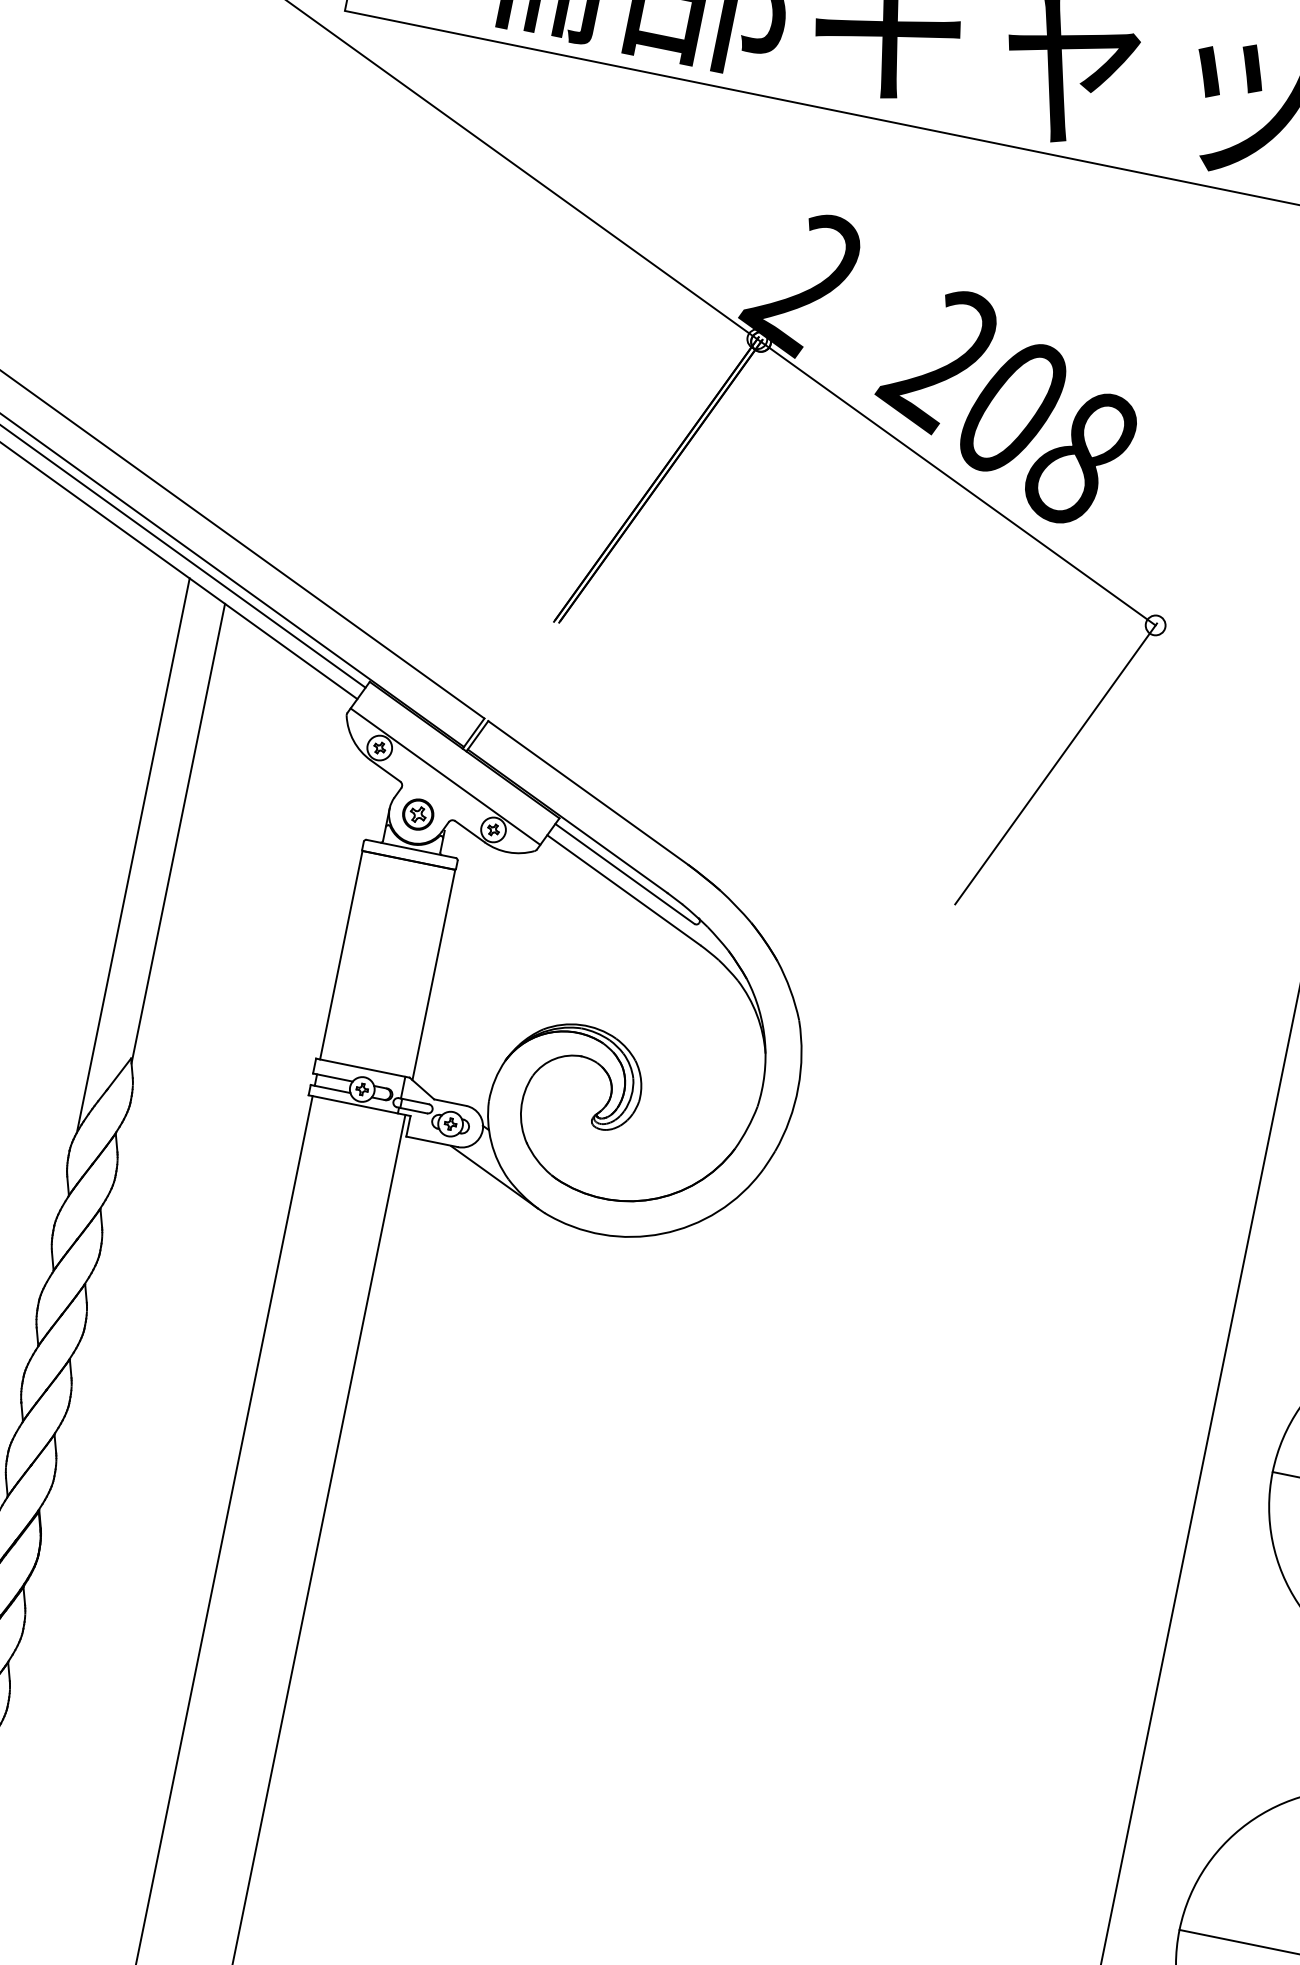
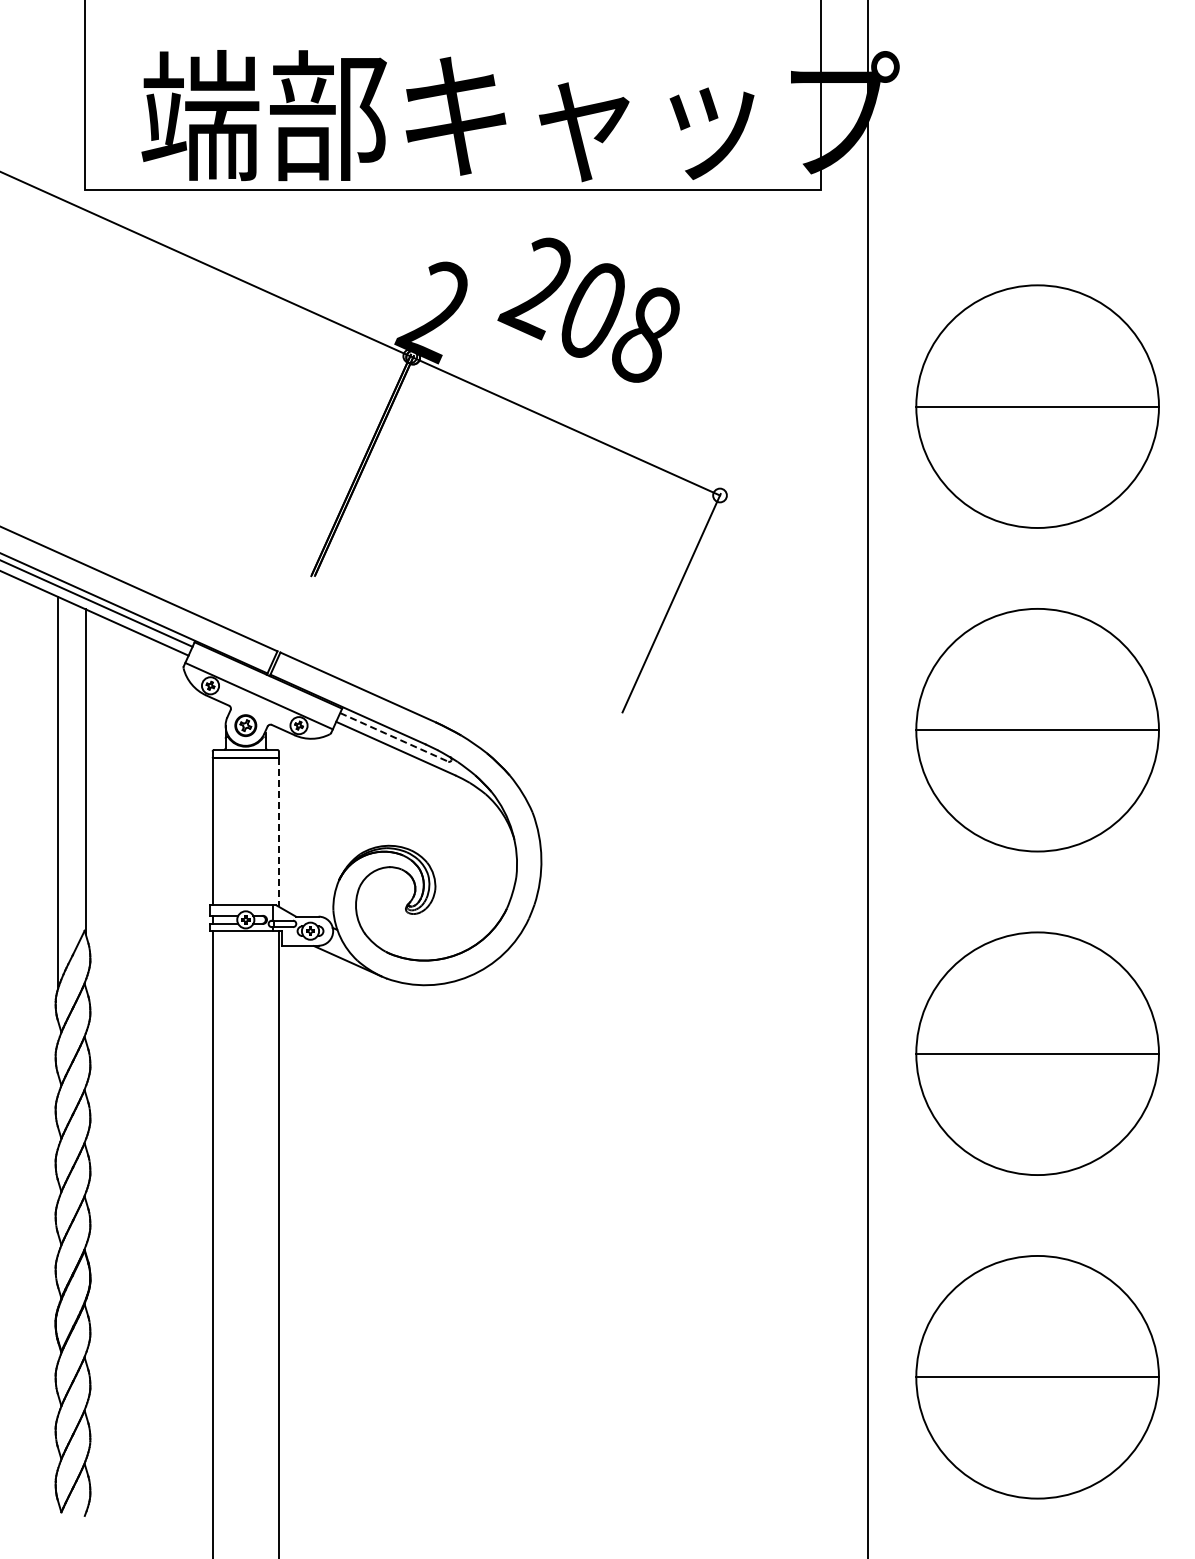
text: (1006, 404) -> (588, 309), moved
line: (625, 874) -> (394, 737), solid -> dashed
line: (433, 975) -> (278, 832), solid -> dashed

